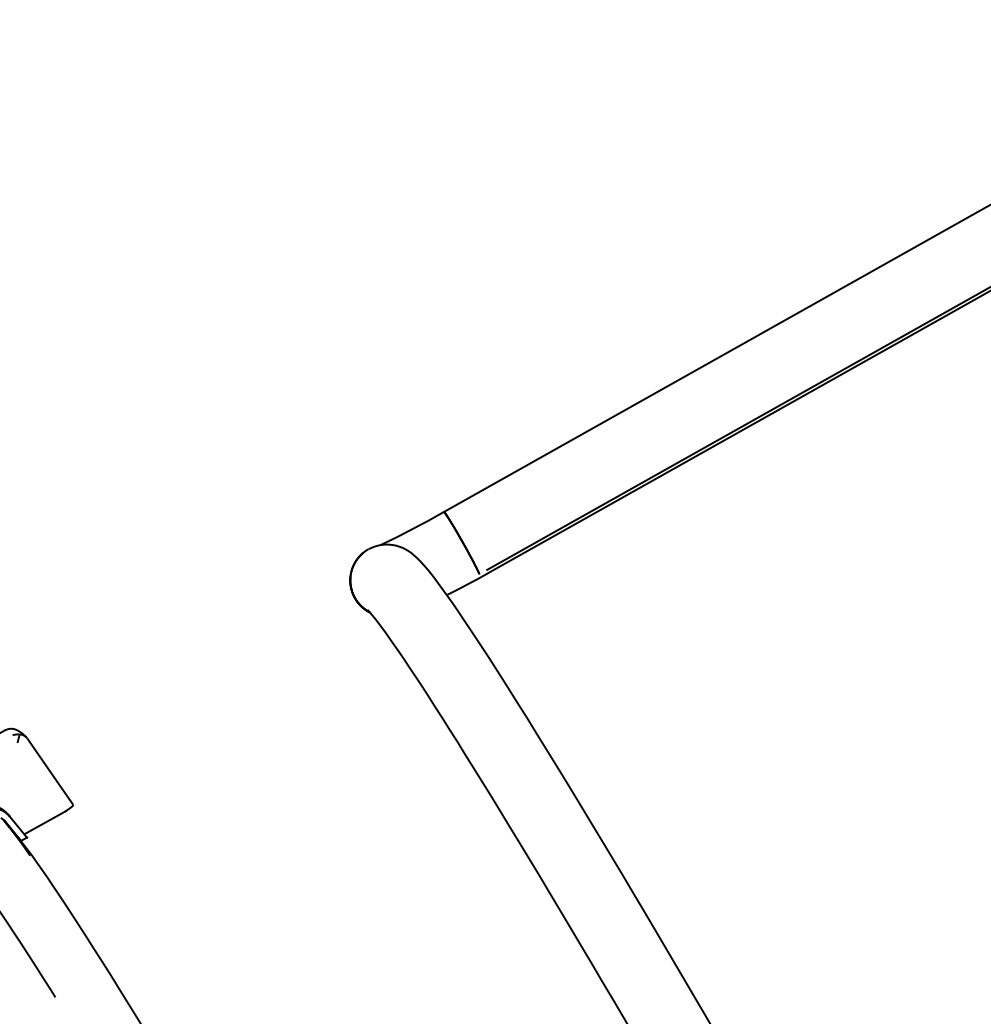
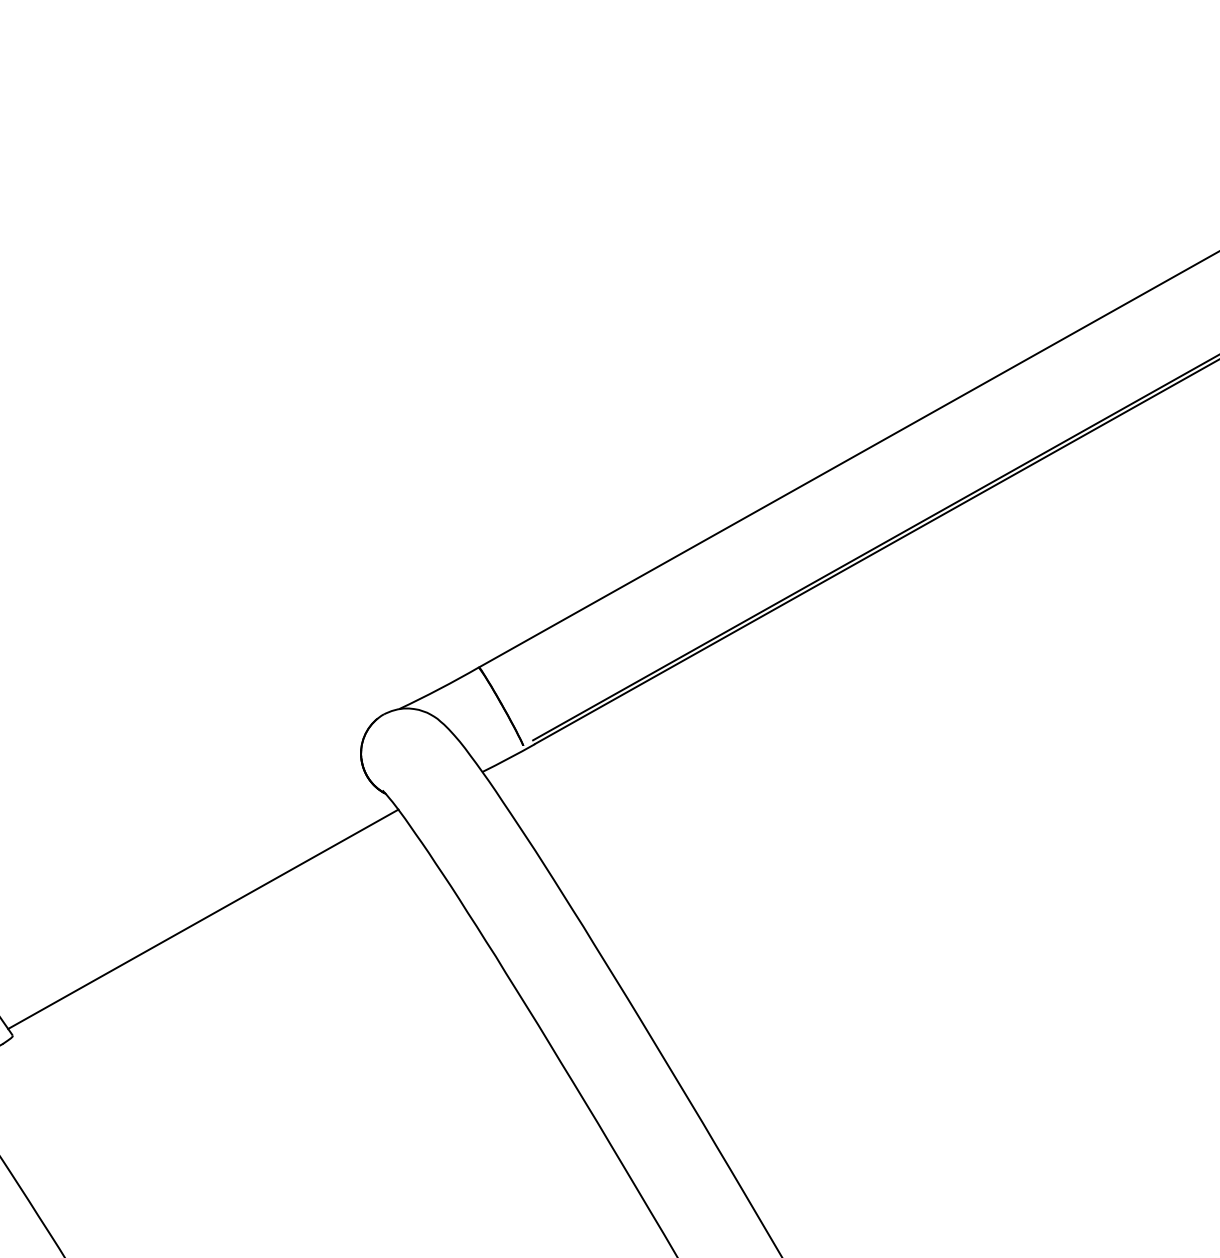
line: (224, 712) -> (202, 919), added

